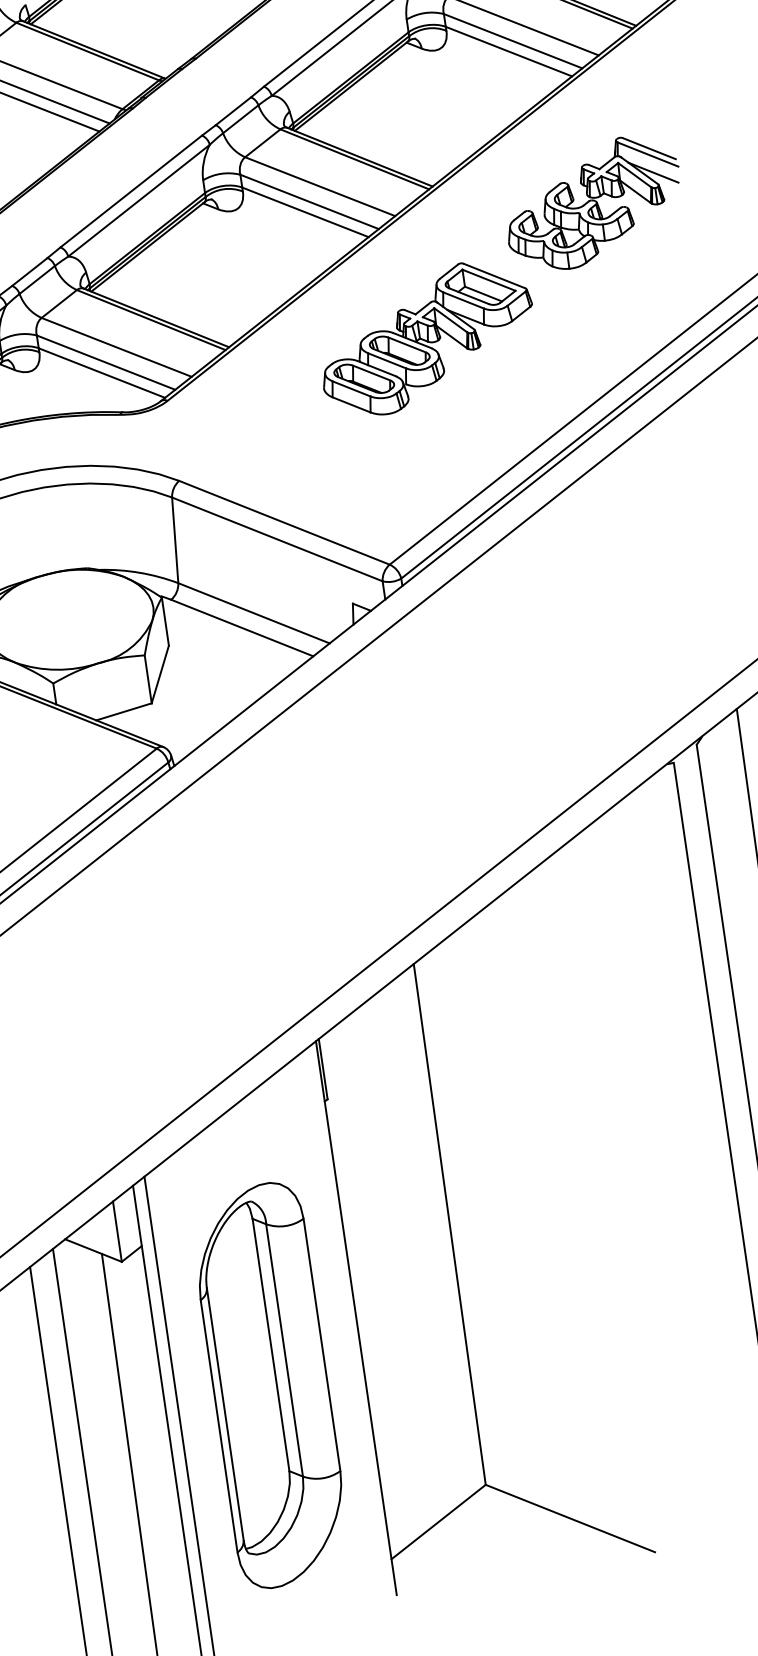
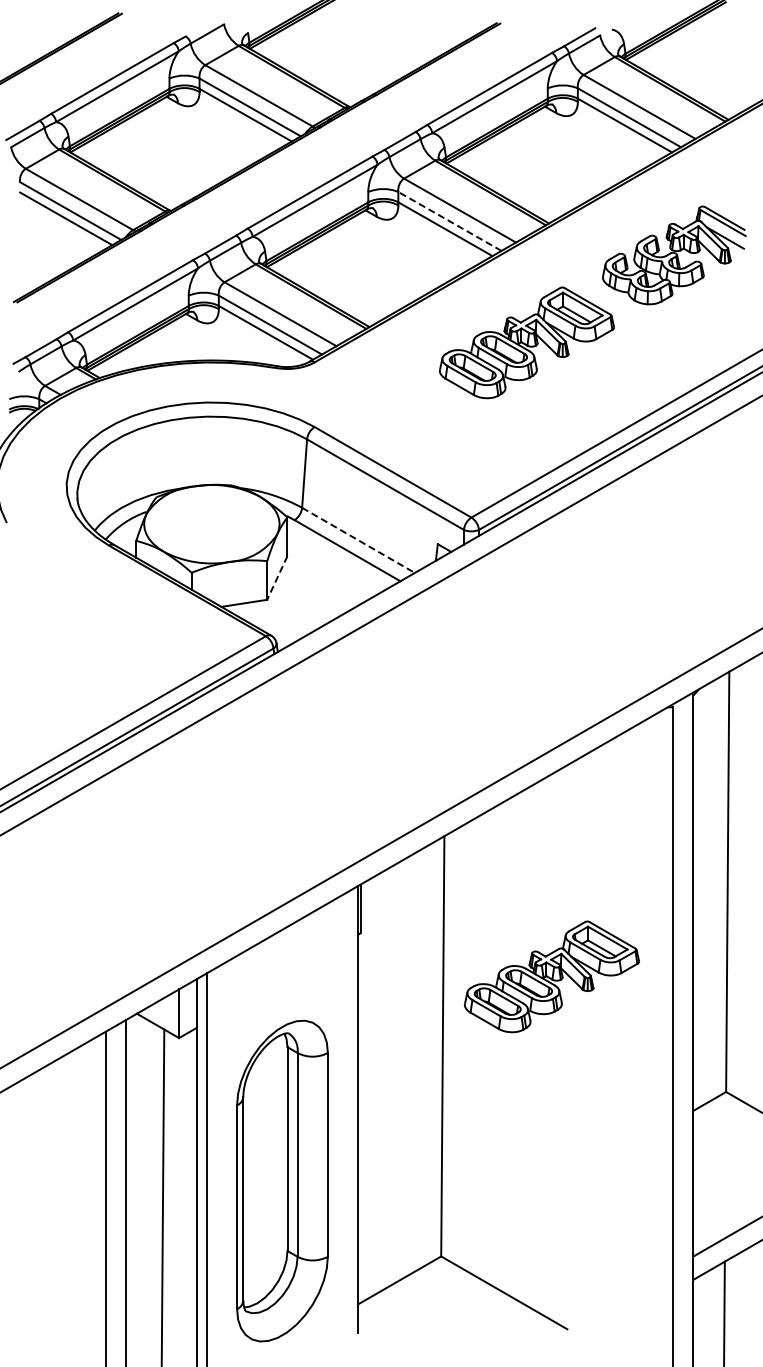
line: (309, 202) -> (449, 221), solid -> dashed
line: (254, 613) -> (358, 540), solid -> dashed
line: (160, 675) -> (277, 578), solid -> dashed
part: (571, 1118) -> (551, 976), added
part: (270, 1384) -> (282, 1180), moved

